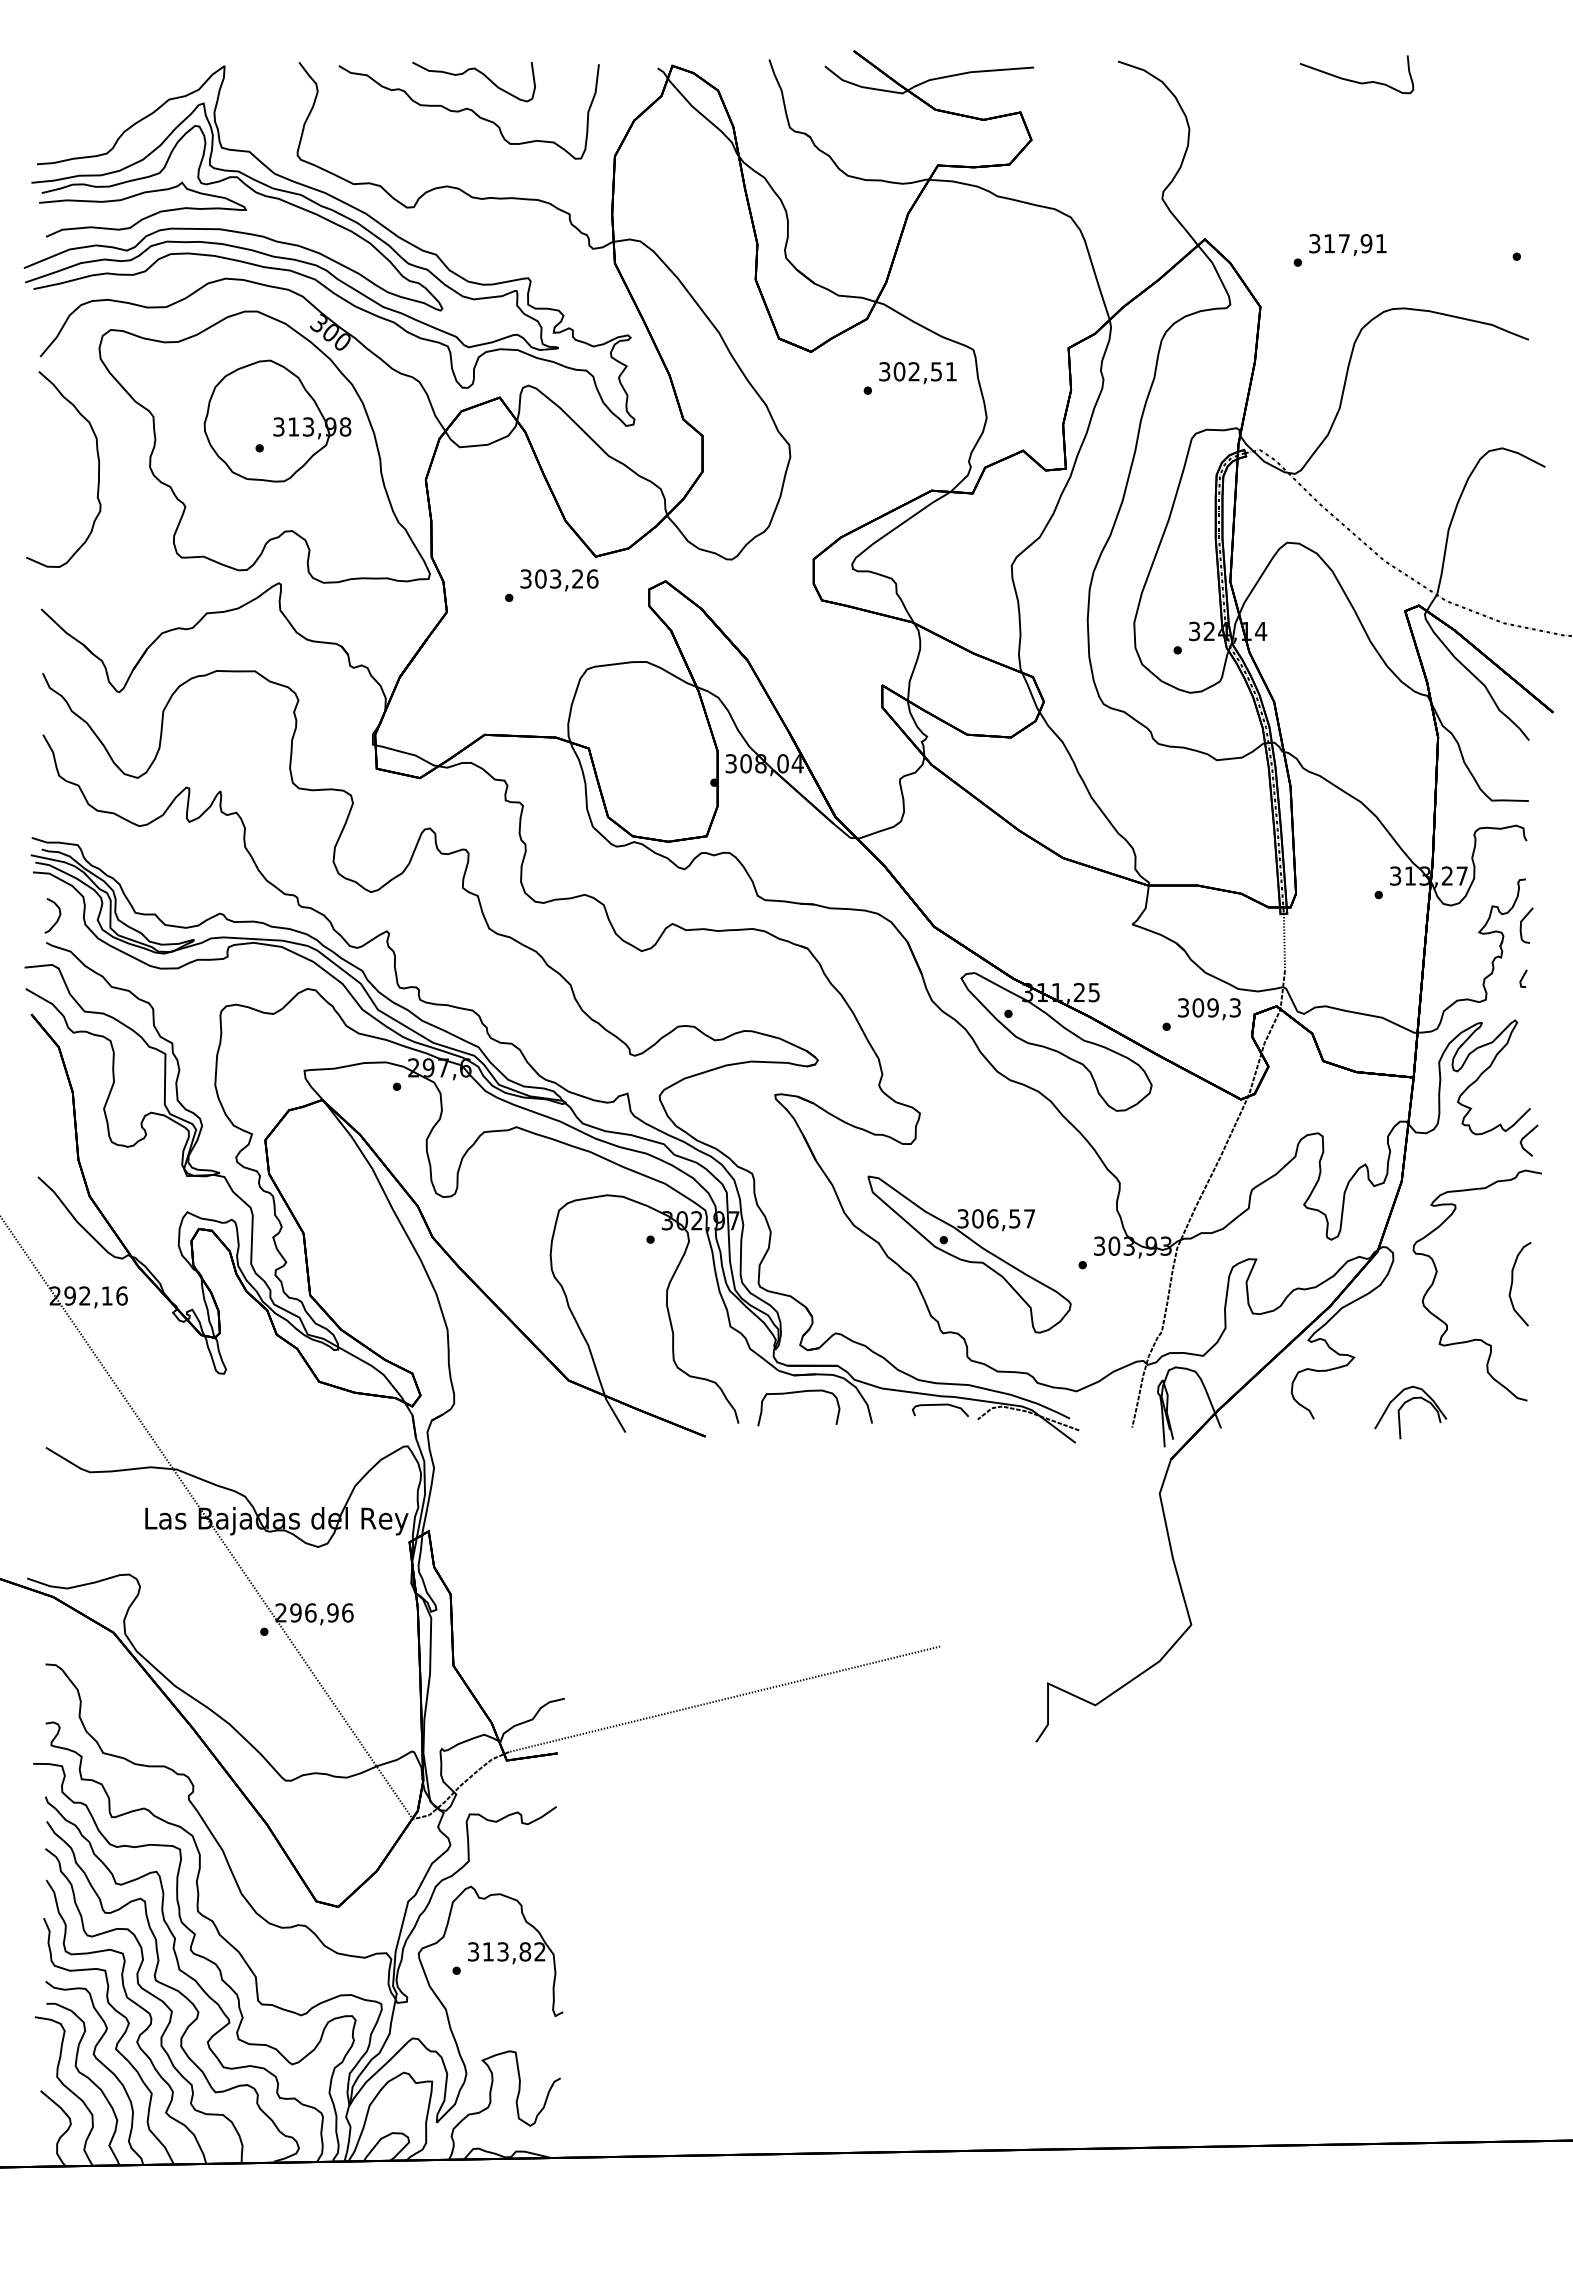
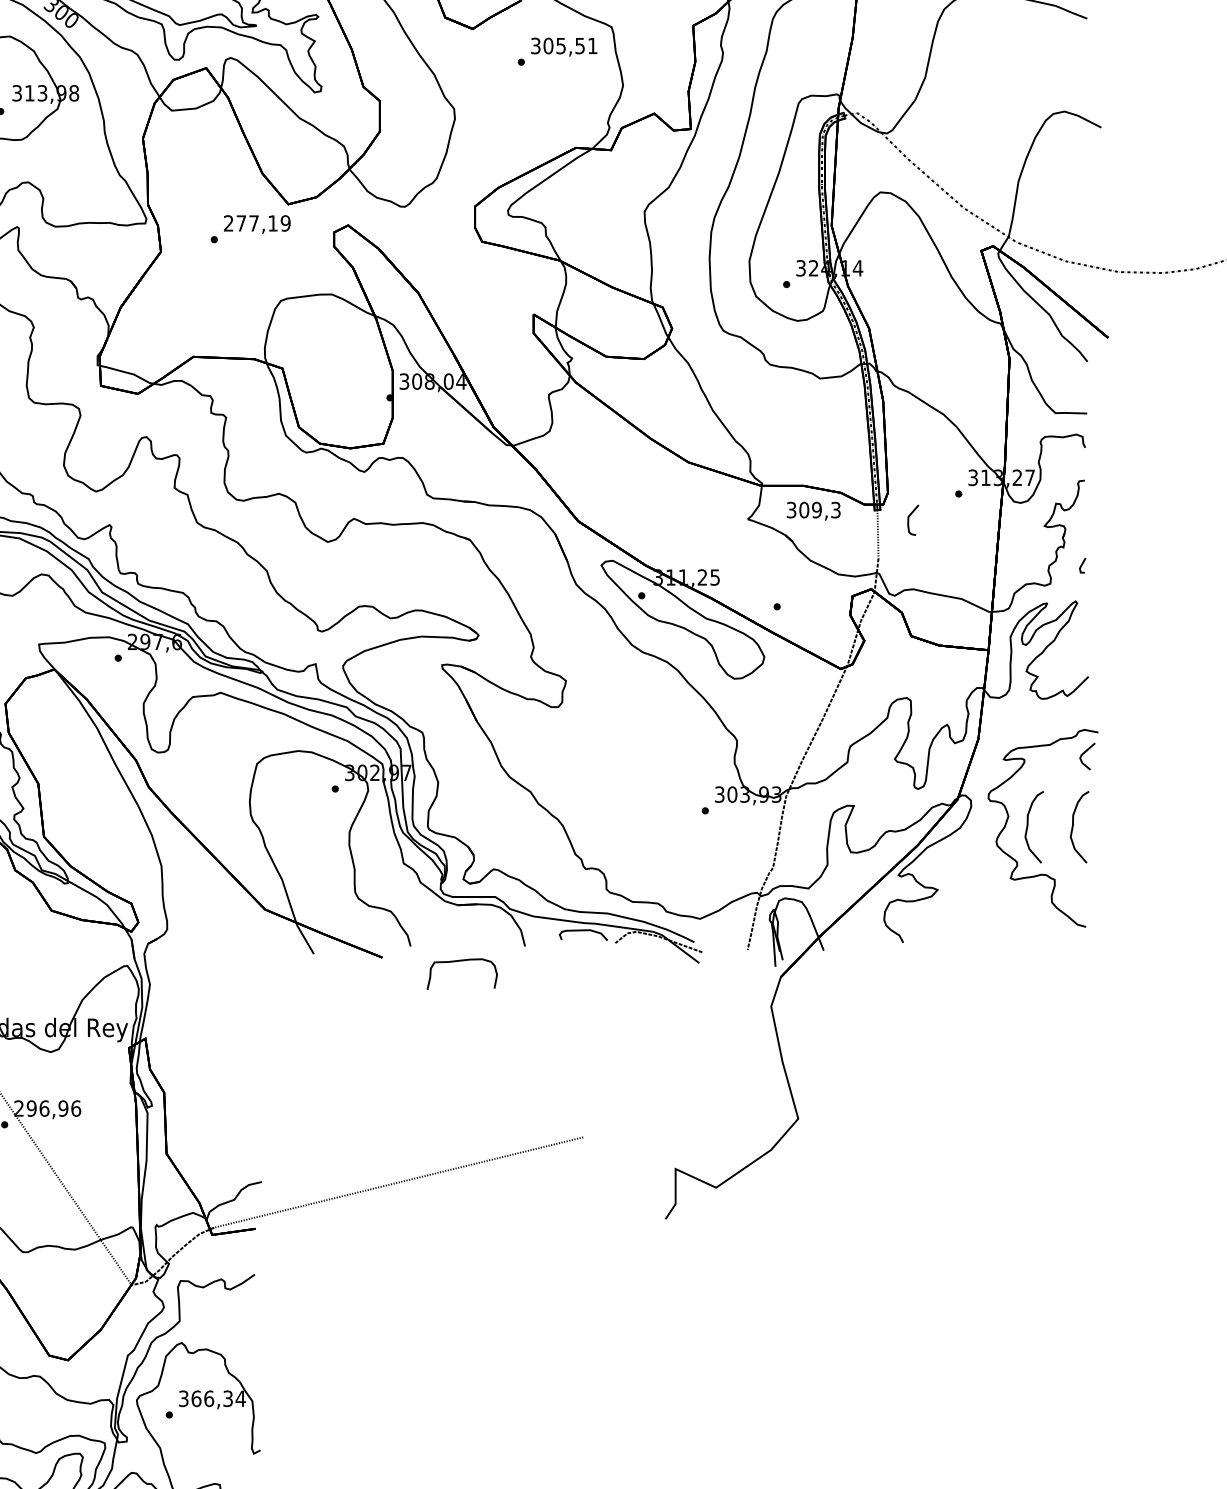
text: (913, 371) -> (560, 45), 302,51 -> 305,51
text: (559, 578) -> (257, 223), 303,26 -> 277,19
curve: (1521, 925) -> (908, 520), moved
text: (1209, 1009) -> (813, 511), moved
line: (1525, 1137) -> (1084, 753), moved
part: (969, 1254) -> (608, 801), removed
curve: (1460, 1281) -> (1028, 824), added
curve: (795, 1393) -> (459, 961), moved
part: (1403, 1406) -> (979, 931), removed
text: (514, 1951) -> (218, 1398), 313,82 -> 366,34

